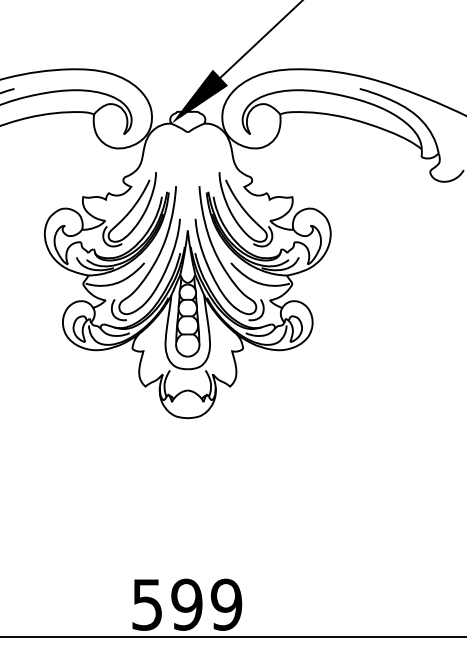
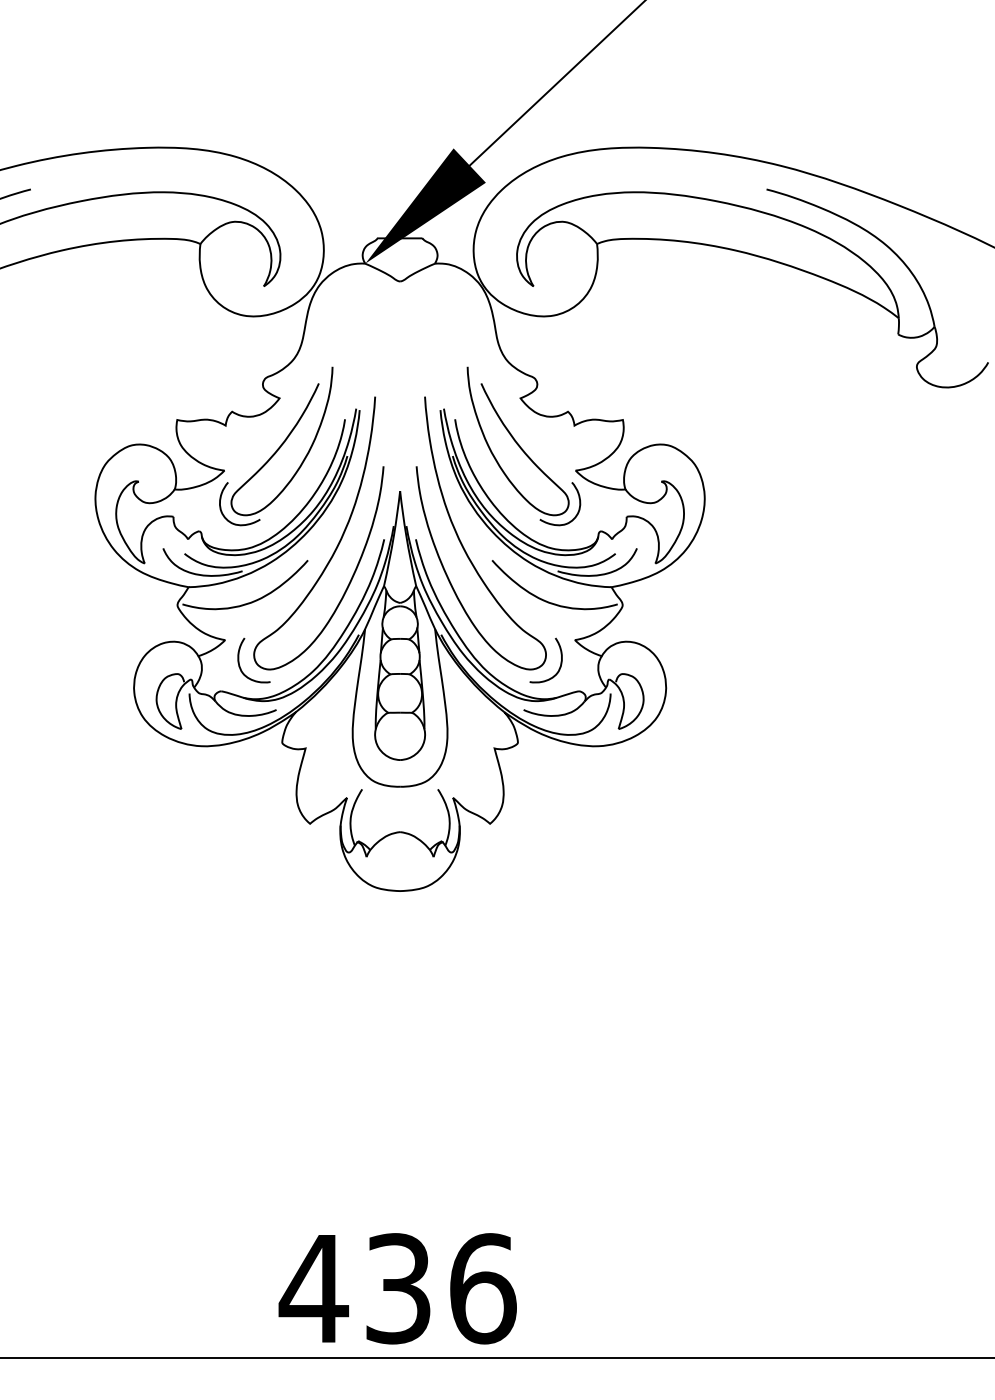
text: (186, 604) -> (397, 1288), 599 -> 436

